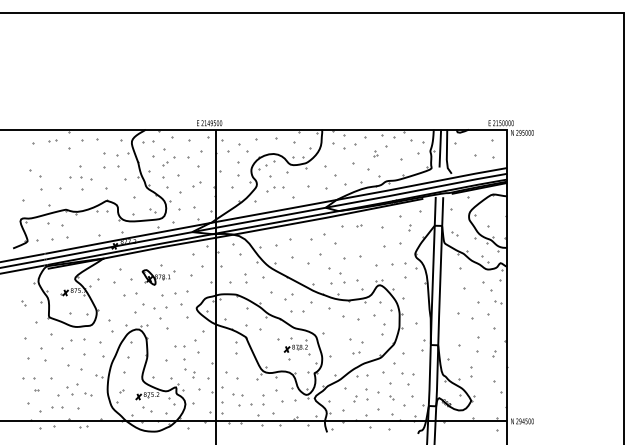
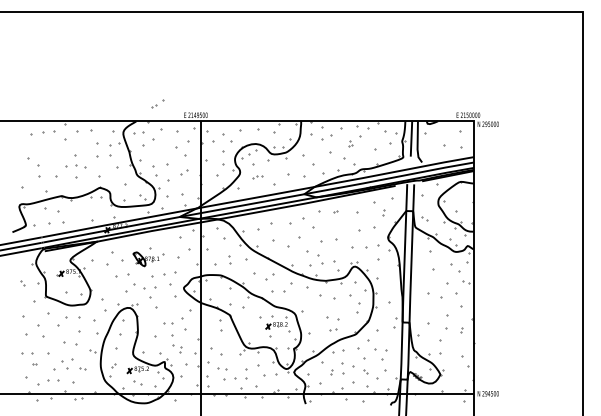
part: (52, 140) -> (49, 131), size x1.6
part: (168, 160) -> (157, 103), moved
part: (275, 189) -> (257, 177), size x0.6
part: (471, 371) -> (440, 347), size x1.6

